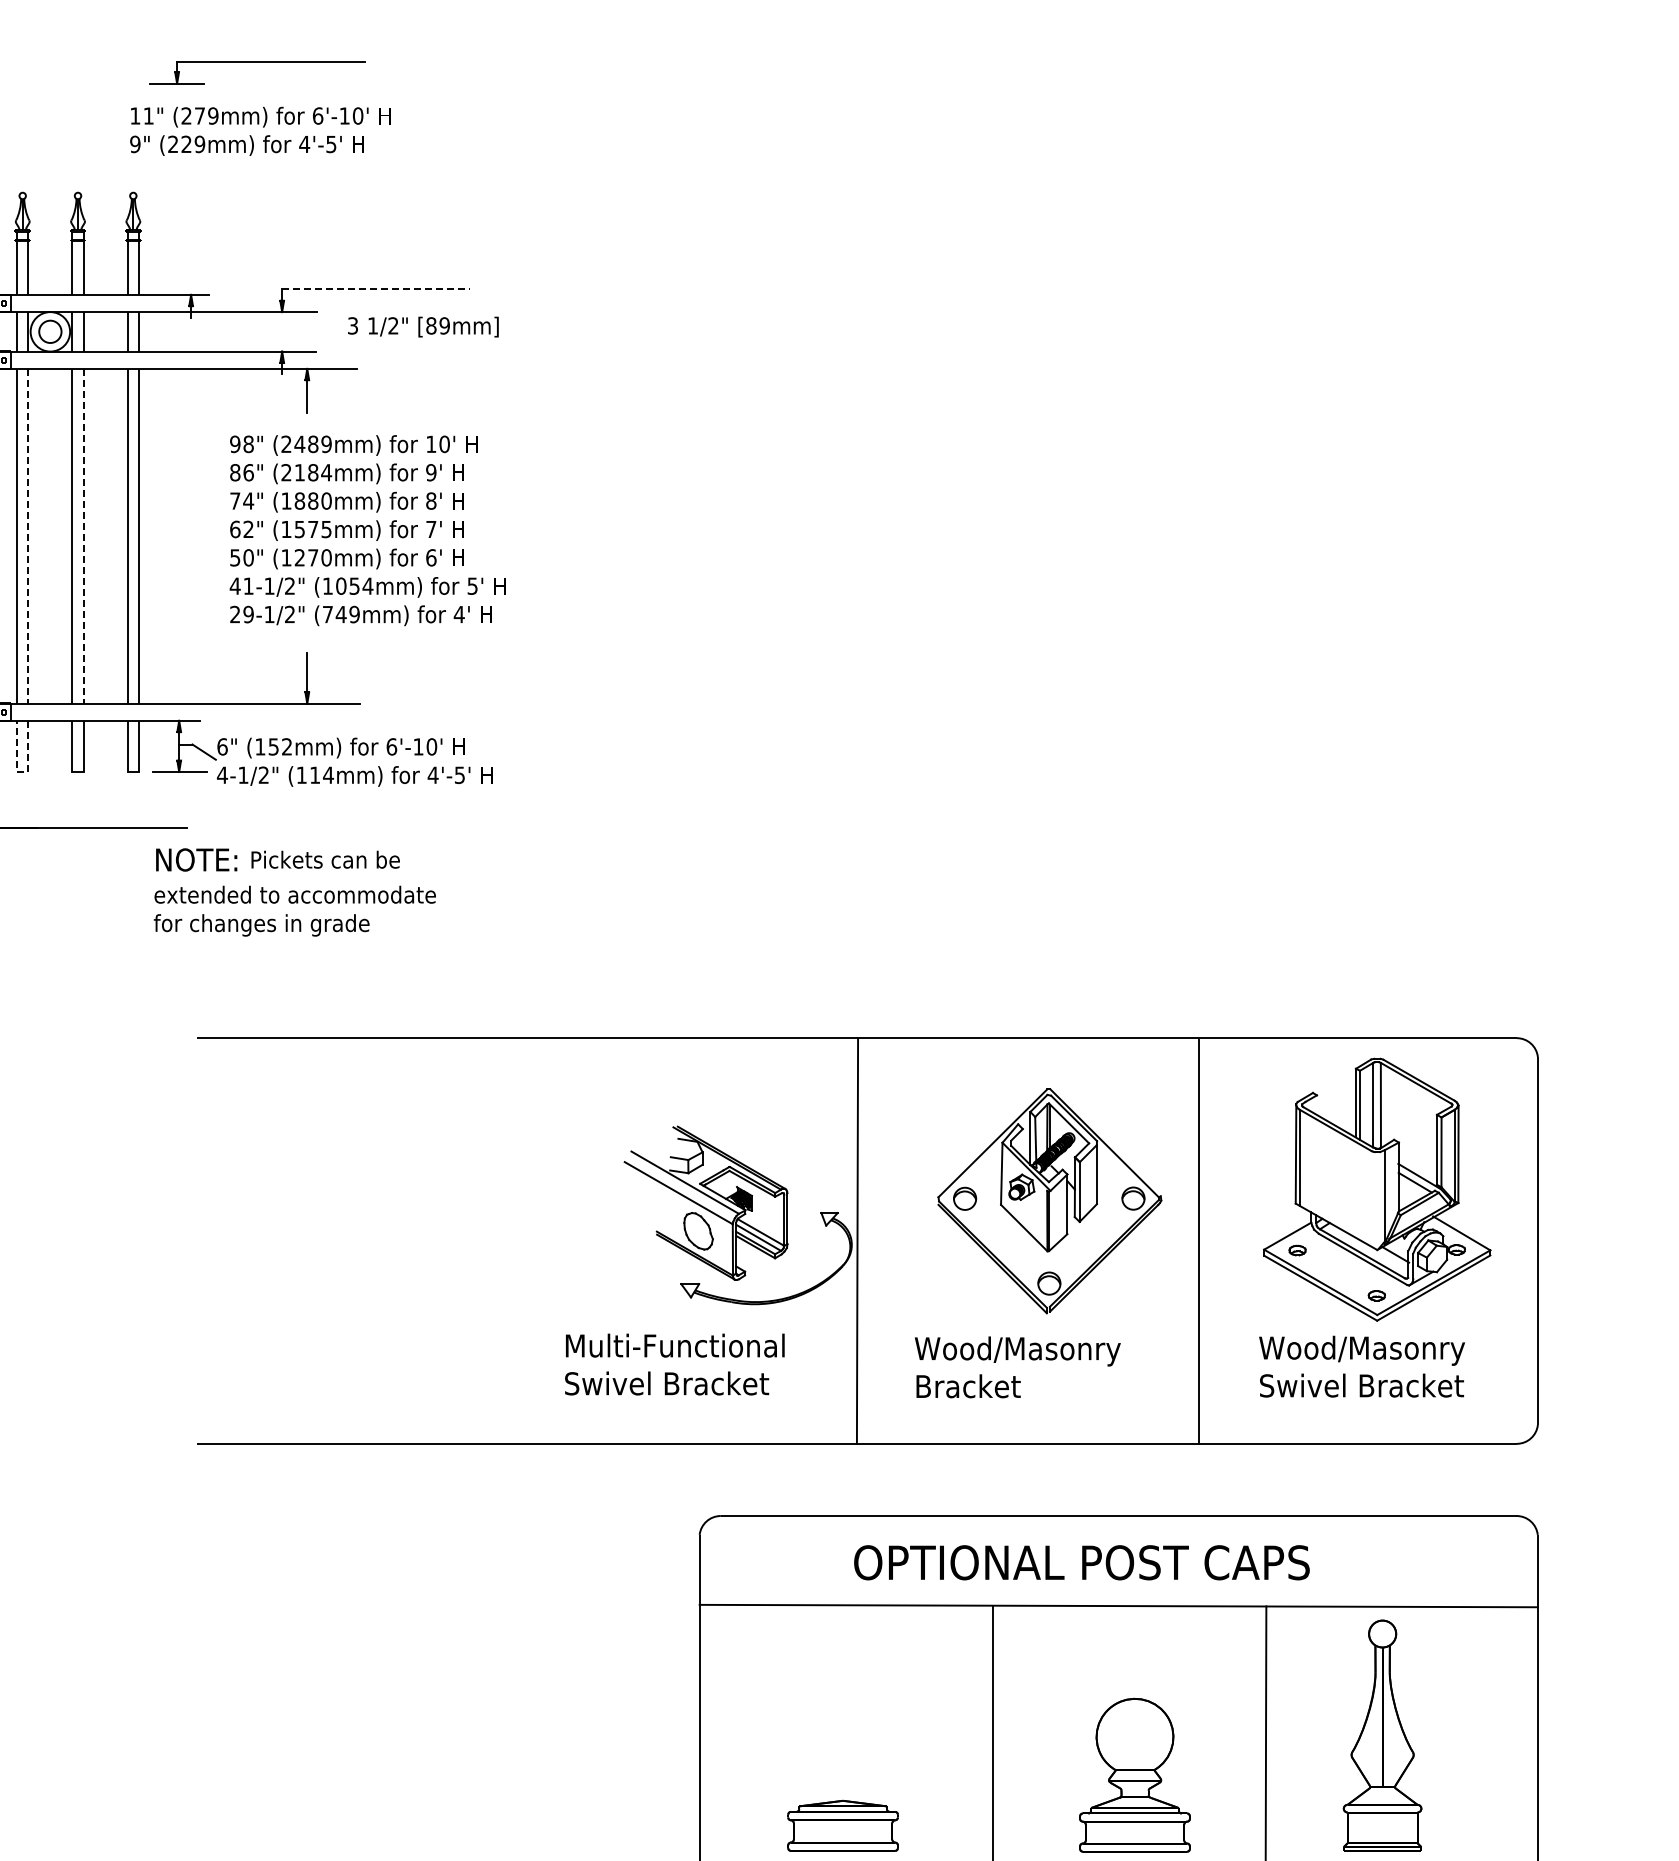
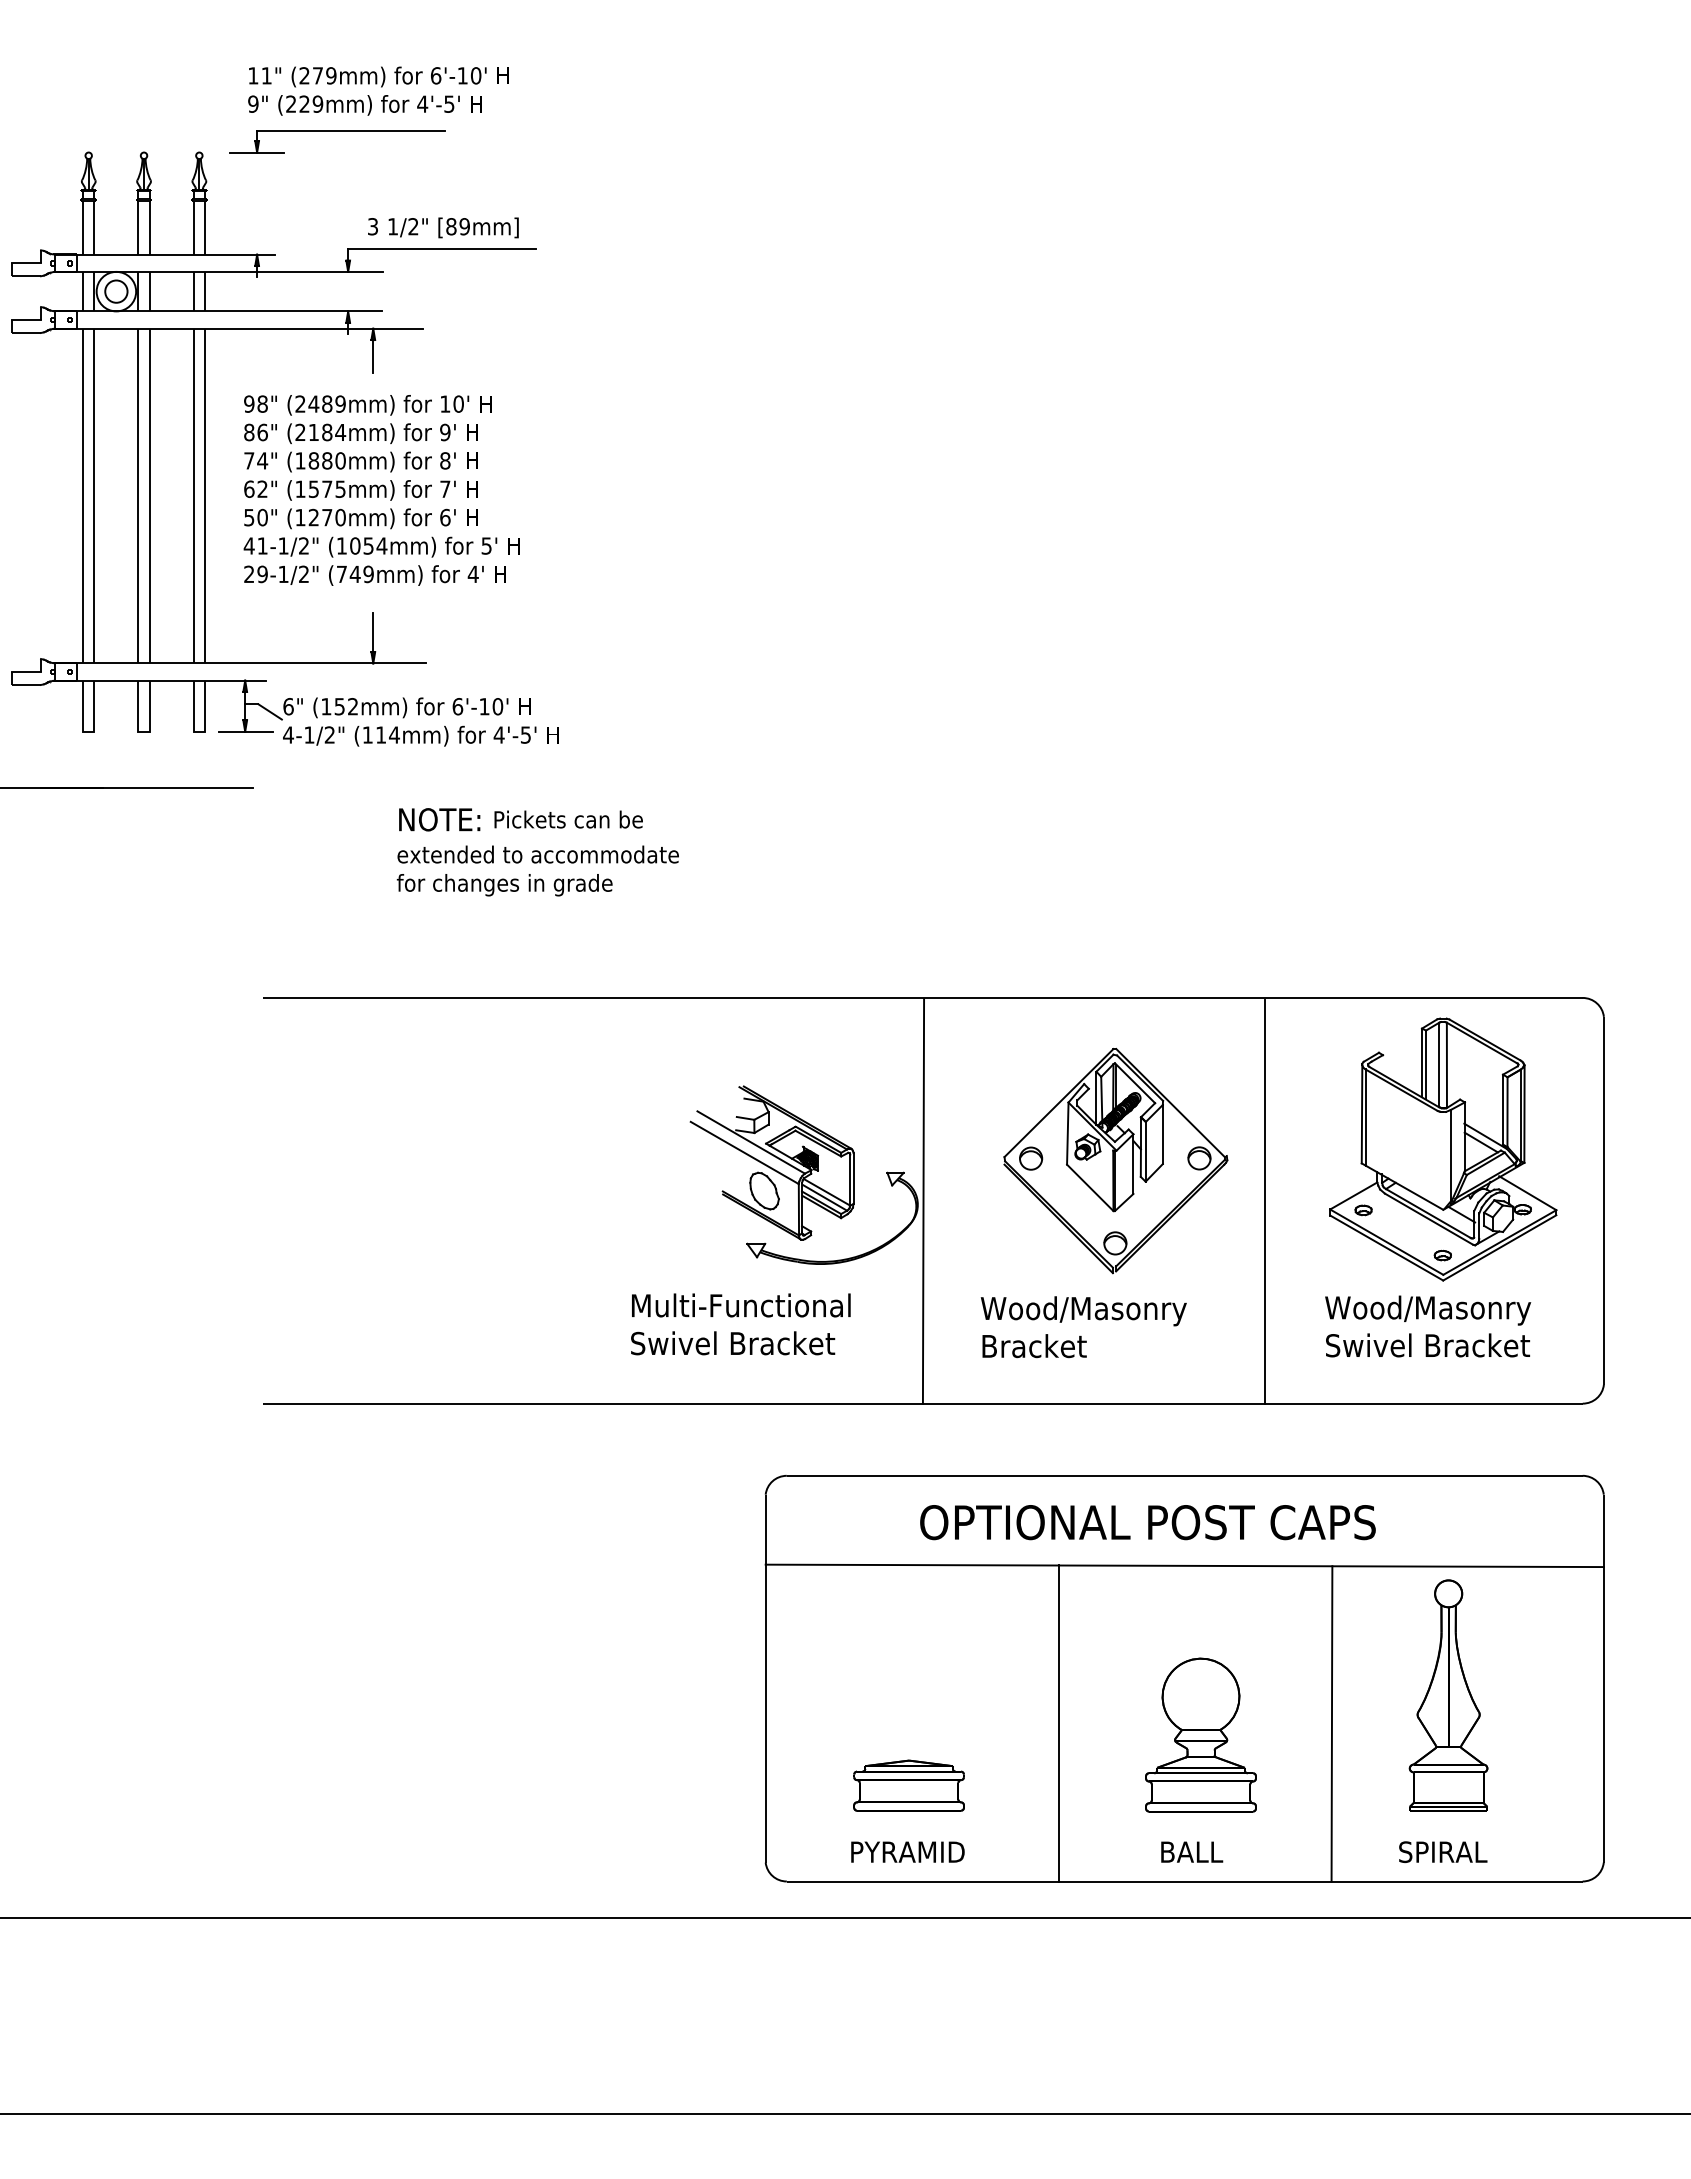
part: (257, 62) -> (337, 131), moved
text: (260, 130) -> (378, 90), moved
line: (376, 289) -> (442, 249), dashed -> solid
text: (423, 326) -> (443, 227), moved
text: (367, 530) -> (381, 490), moved
line: (28, 536) -> (94, 496), dashed -> solid
line: (83, 536) -> (149, 496), dashed -> solid
line: (22, 771) -> (88, 731), dashed -> solid
text: (294, 892) -> (537, 852), moved

